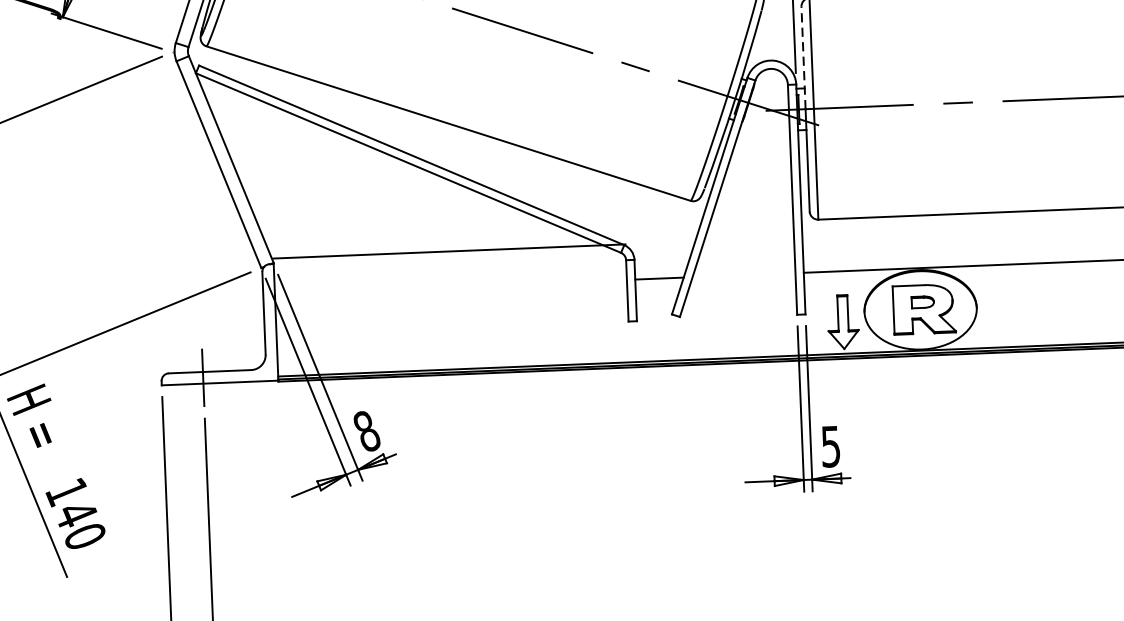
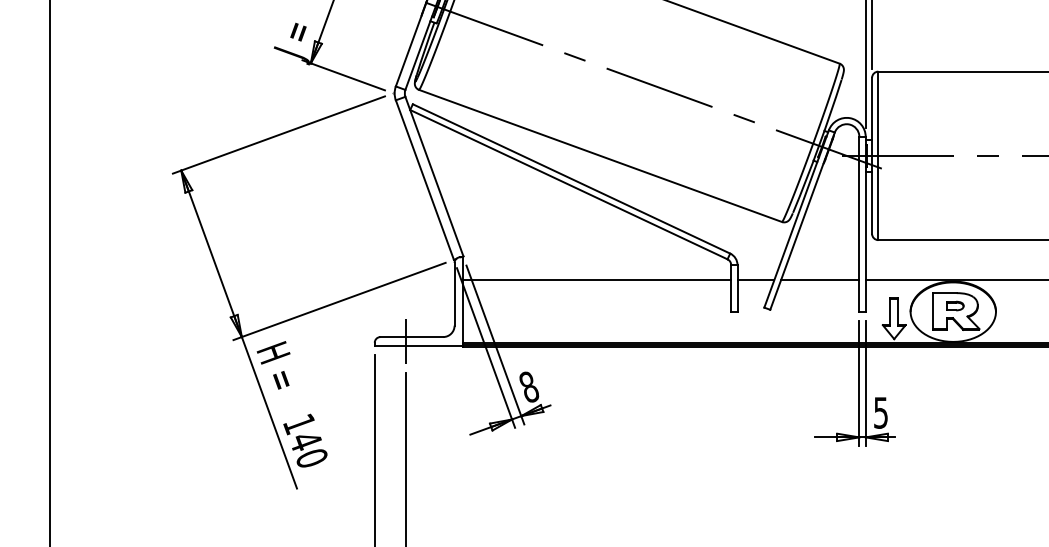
line: (804, 57) -> (872, 116), dashed -> solid
line: (449, 252) -> (597, 280), moved
line: (744, 275) -> (820, 280), added

